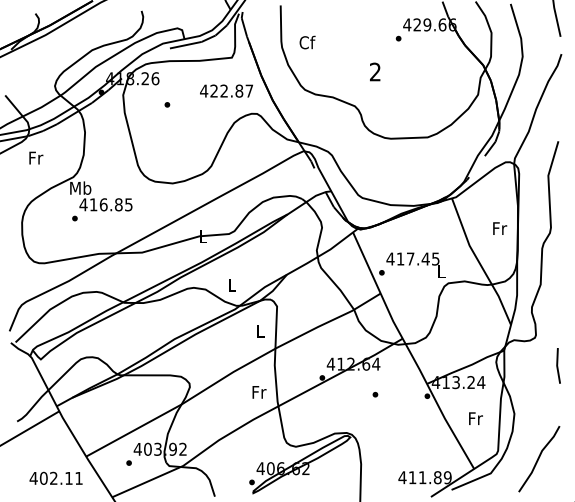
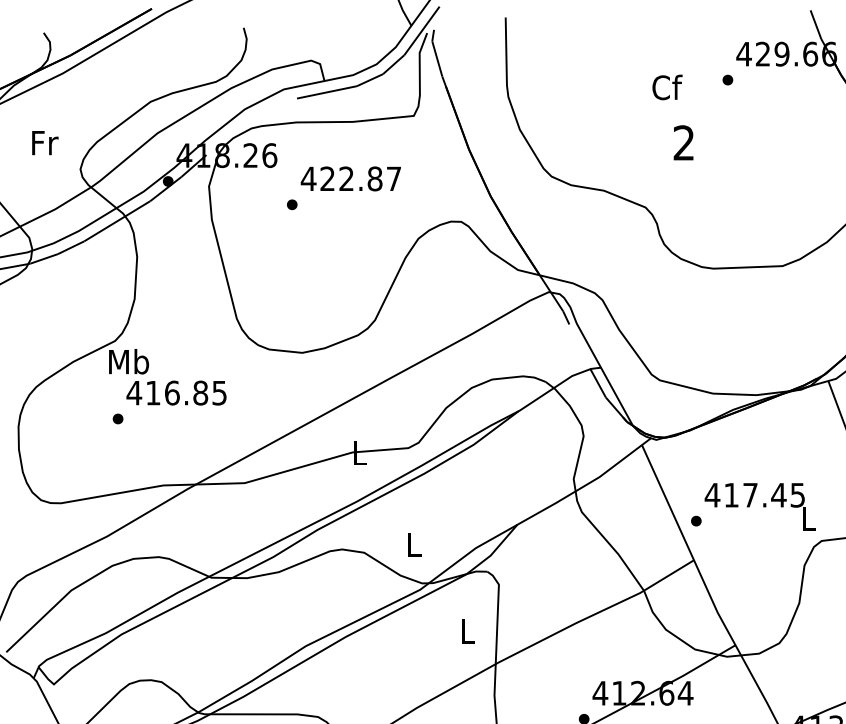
text: (307, 42) -> (667, 87), moved
text: (226, 90) -> (350, 177), moved
text: (36, 157) -> (45, 141), moved

